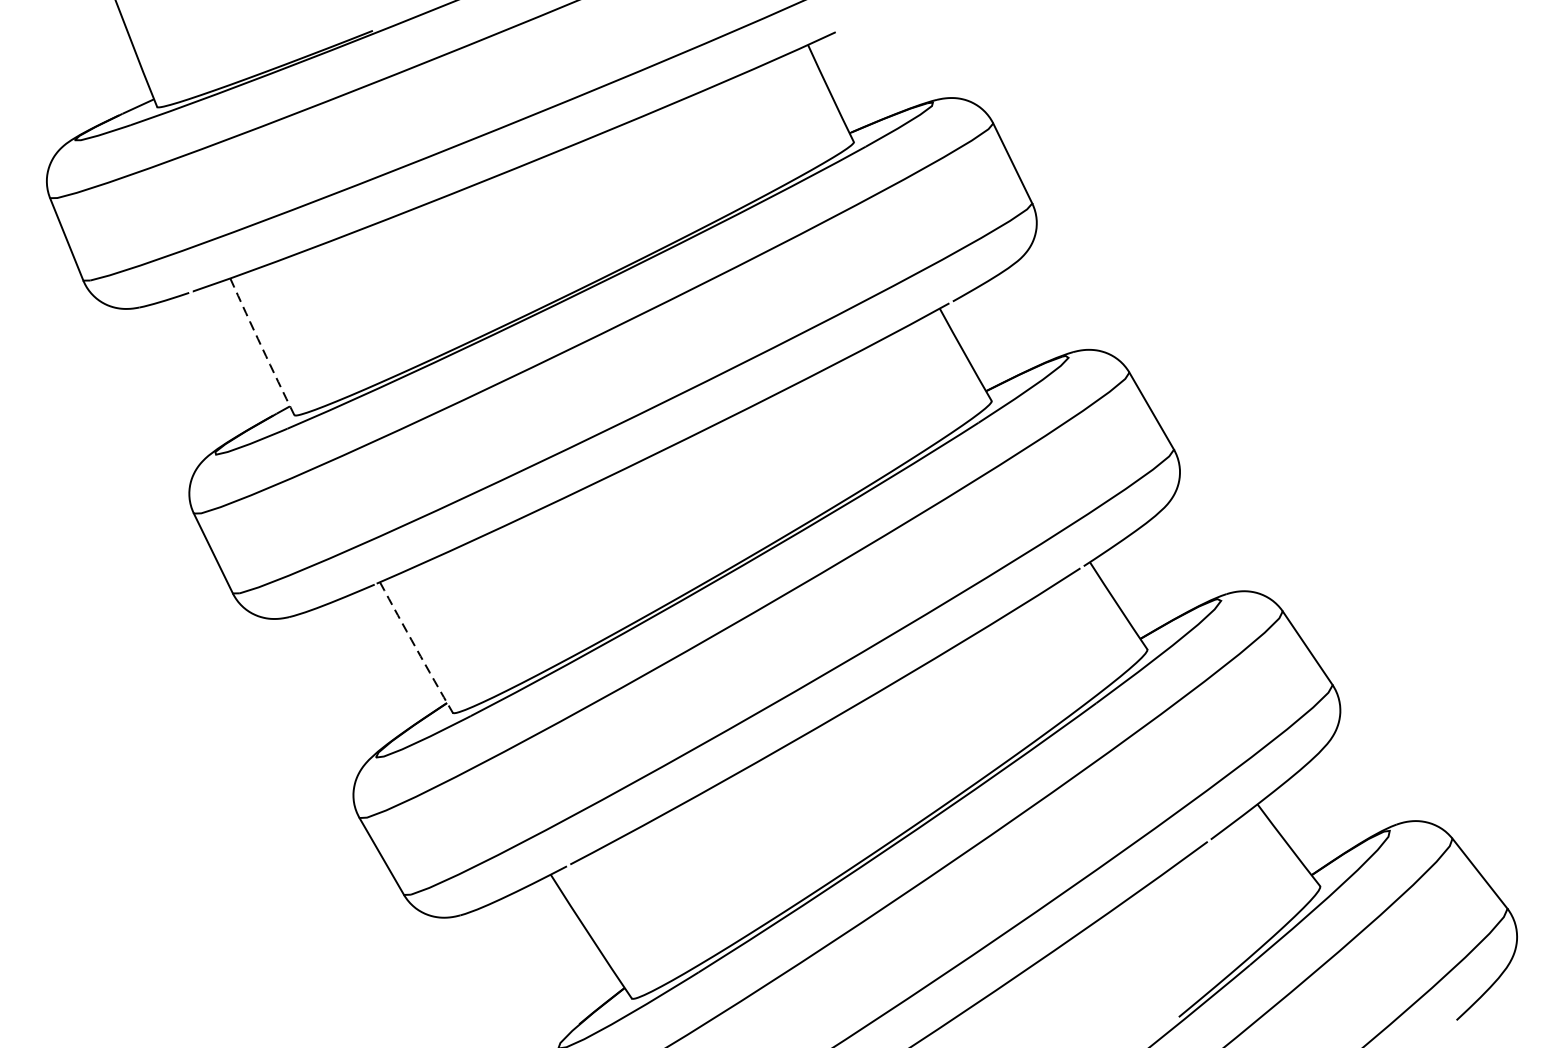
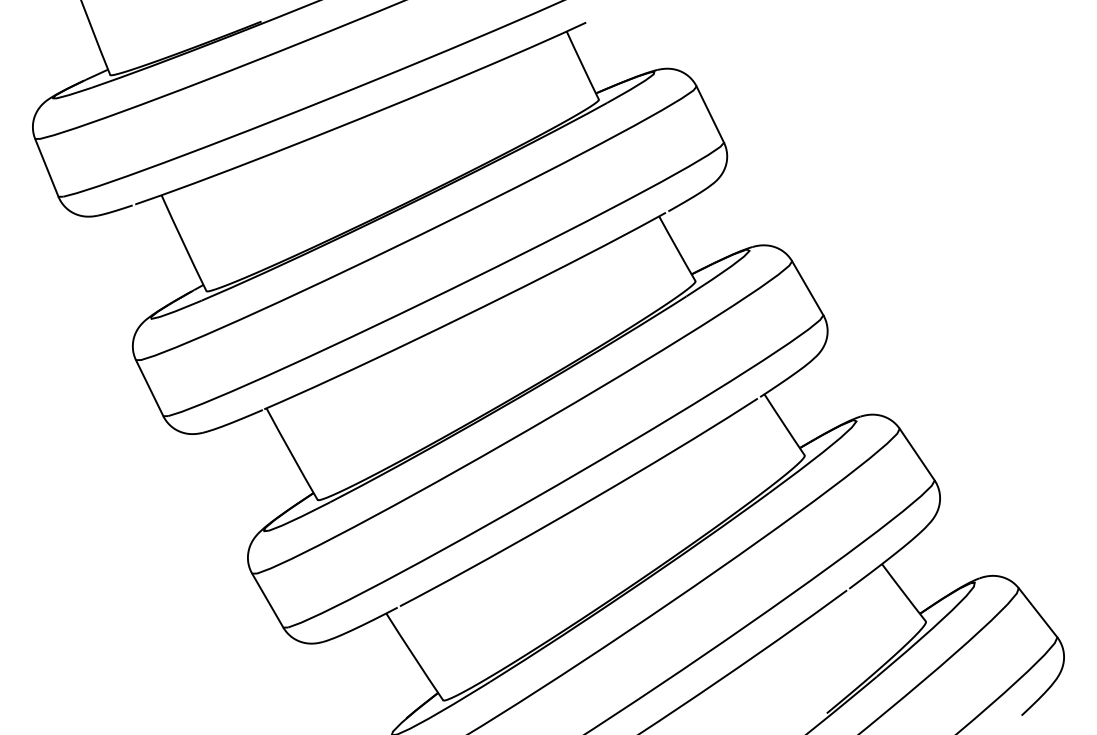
arc: (261, 347) -> (183, 243), dashed -> solid
arc: (415, 648) -> (291, 454), dashed -> solid

